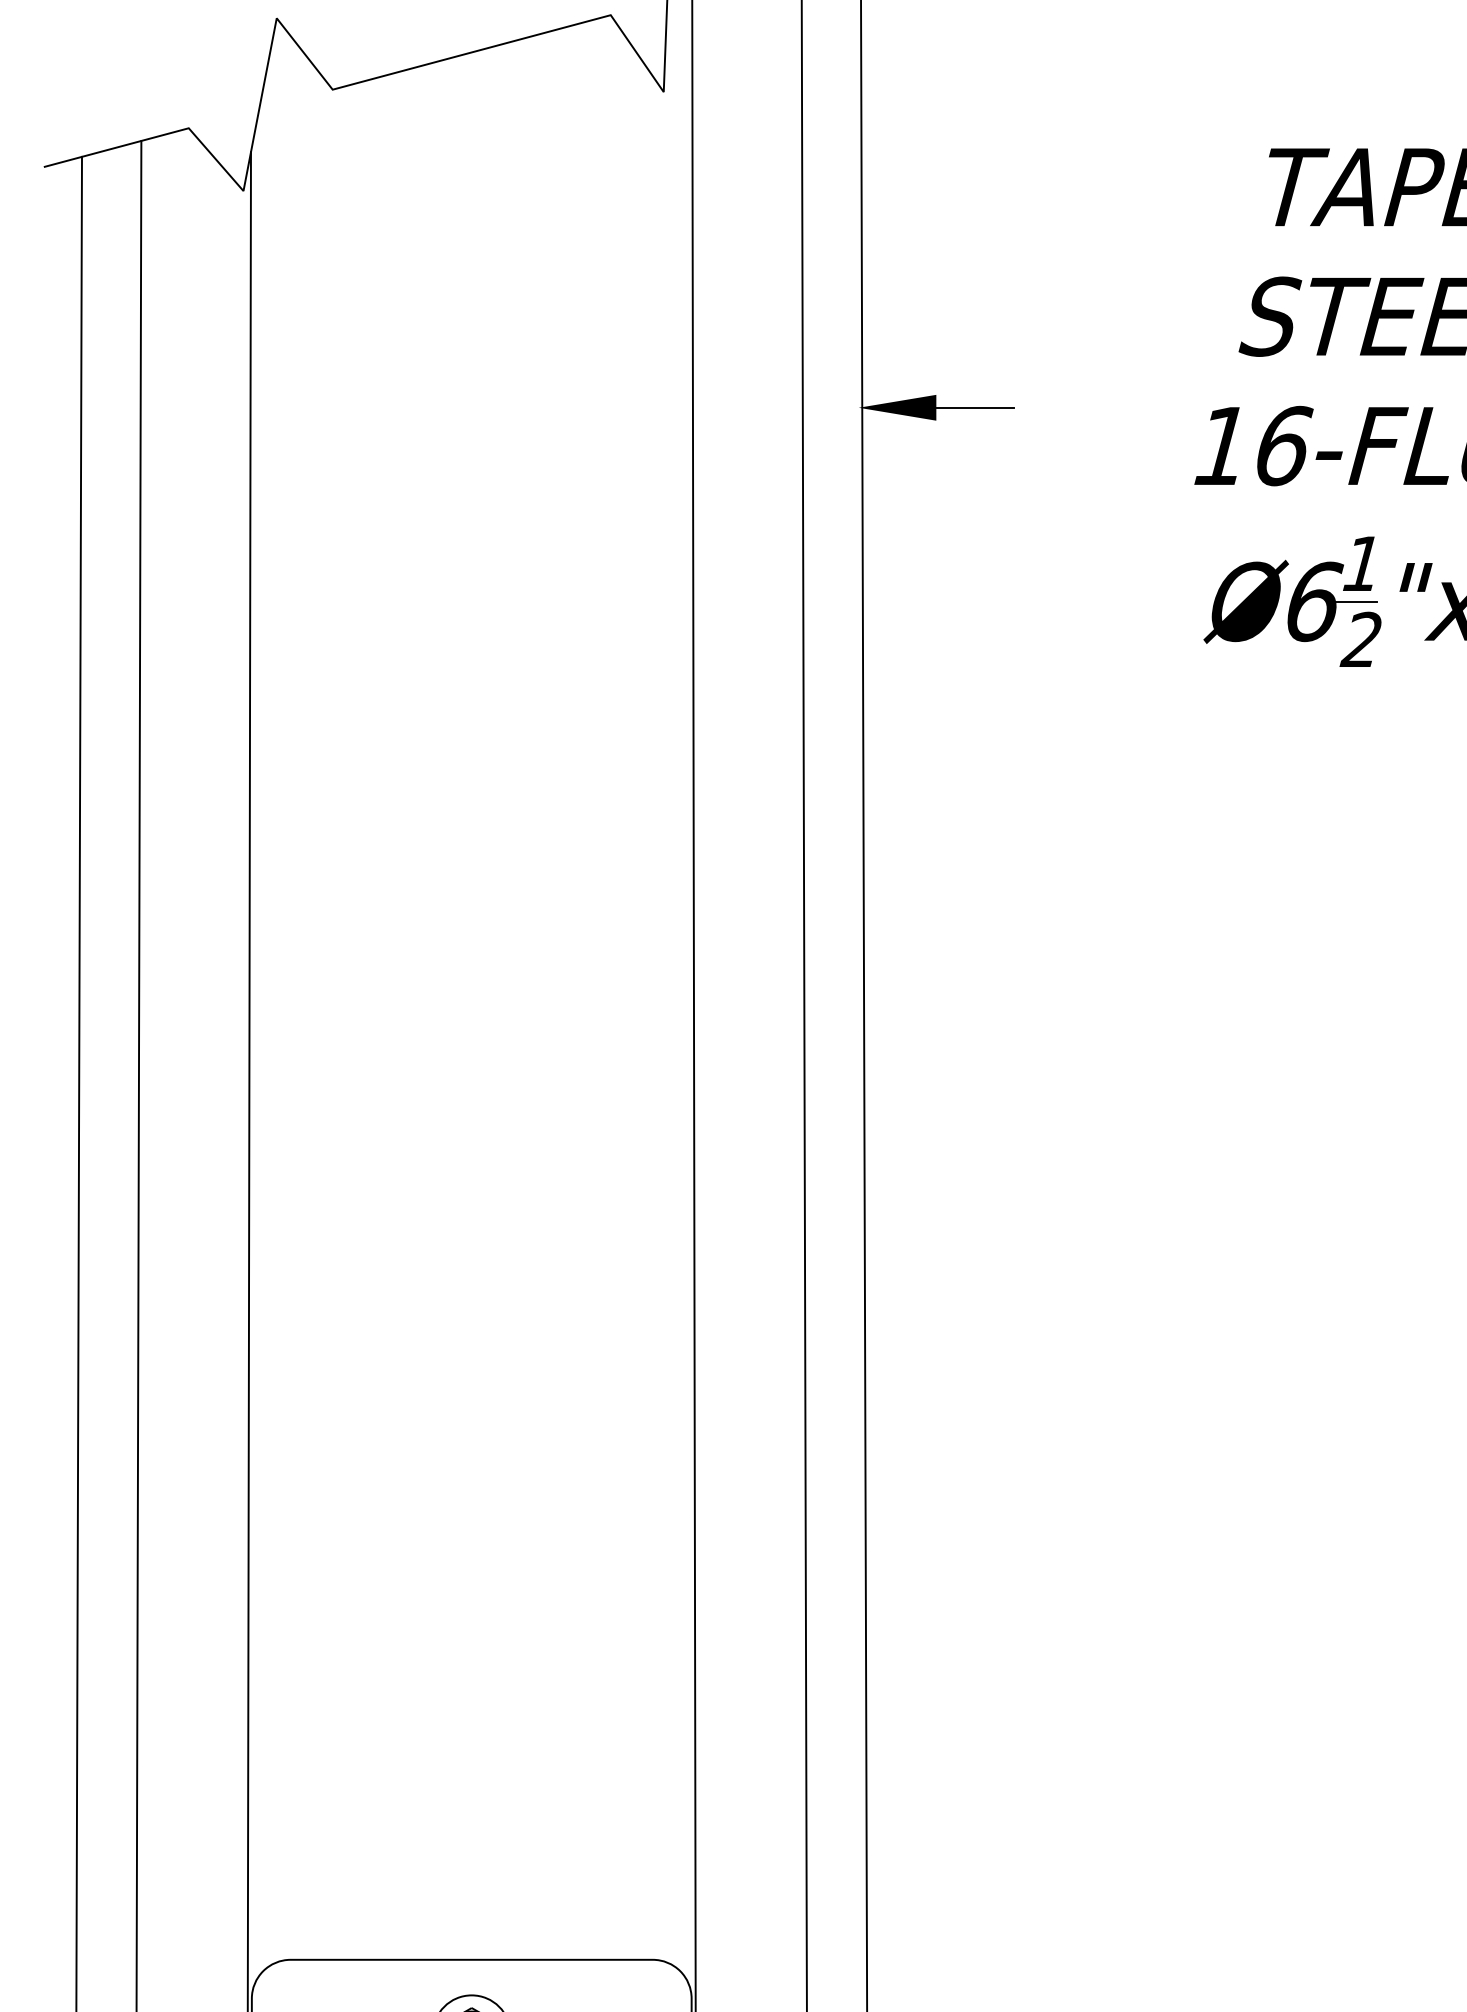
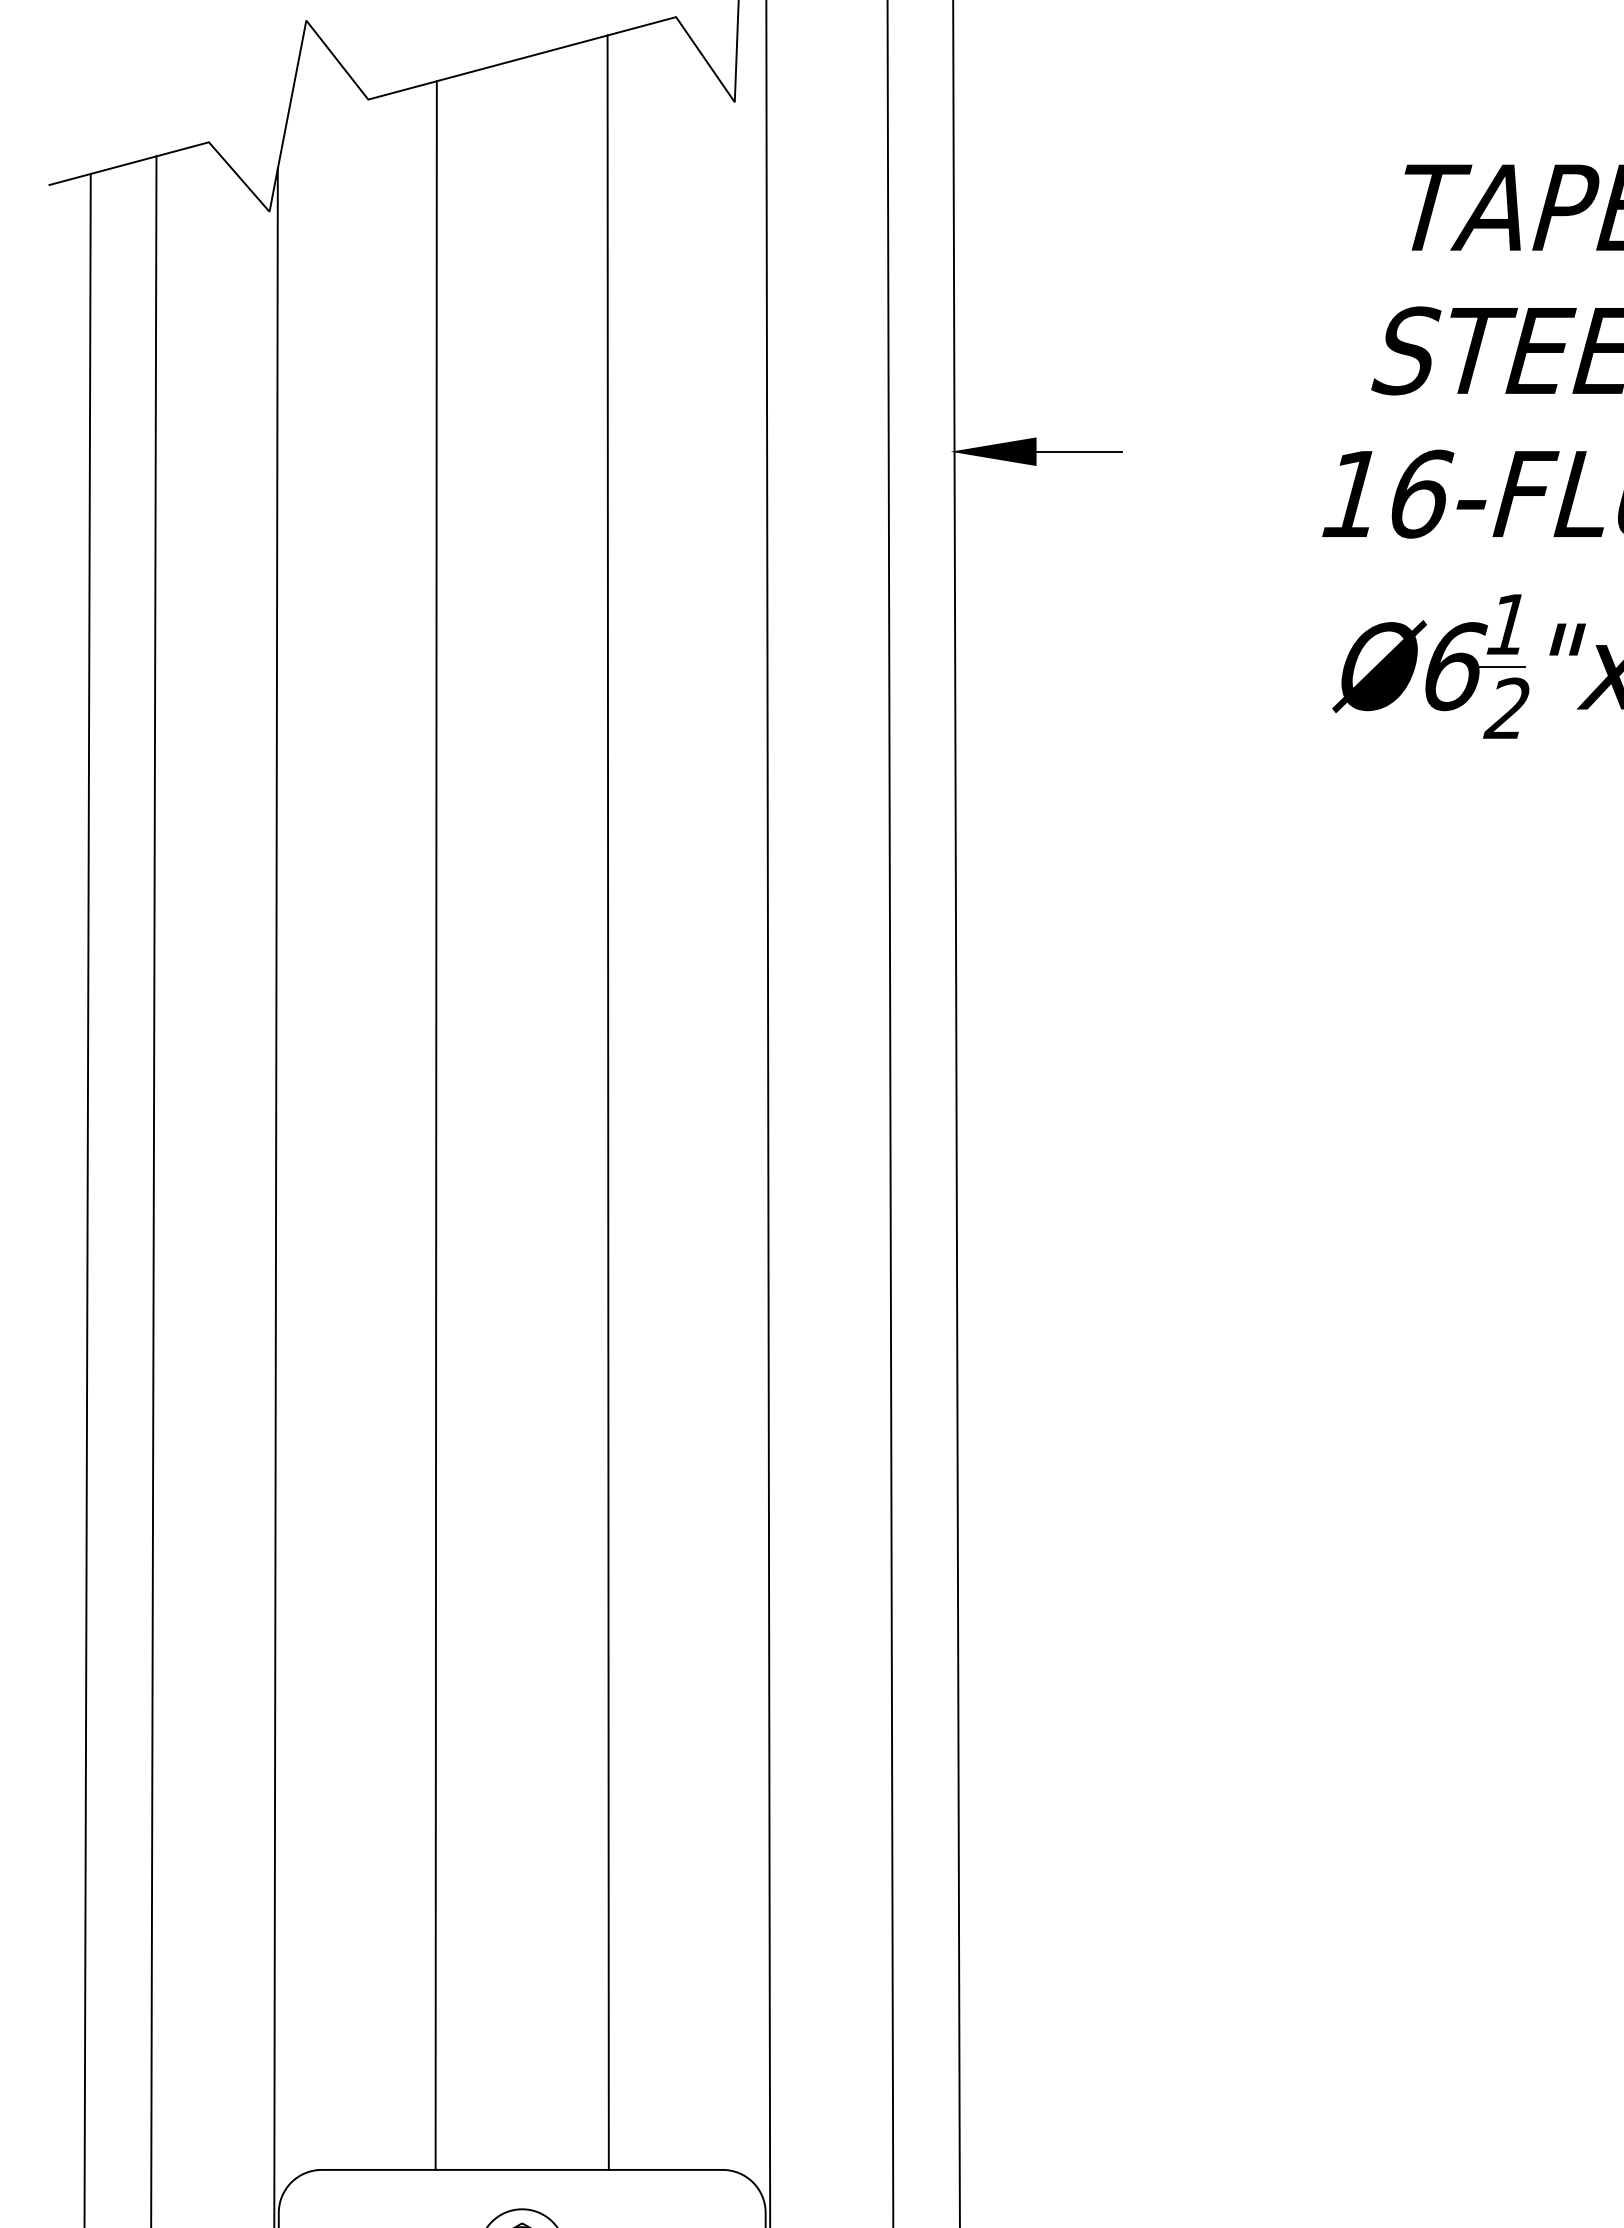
line: (548, 995) -> (607, 1102), added
line: (393, 1016) -> (435, 1125), added

